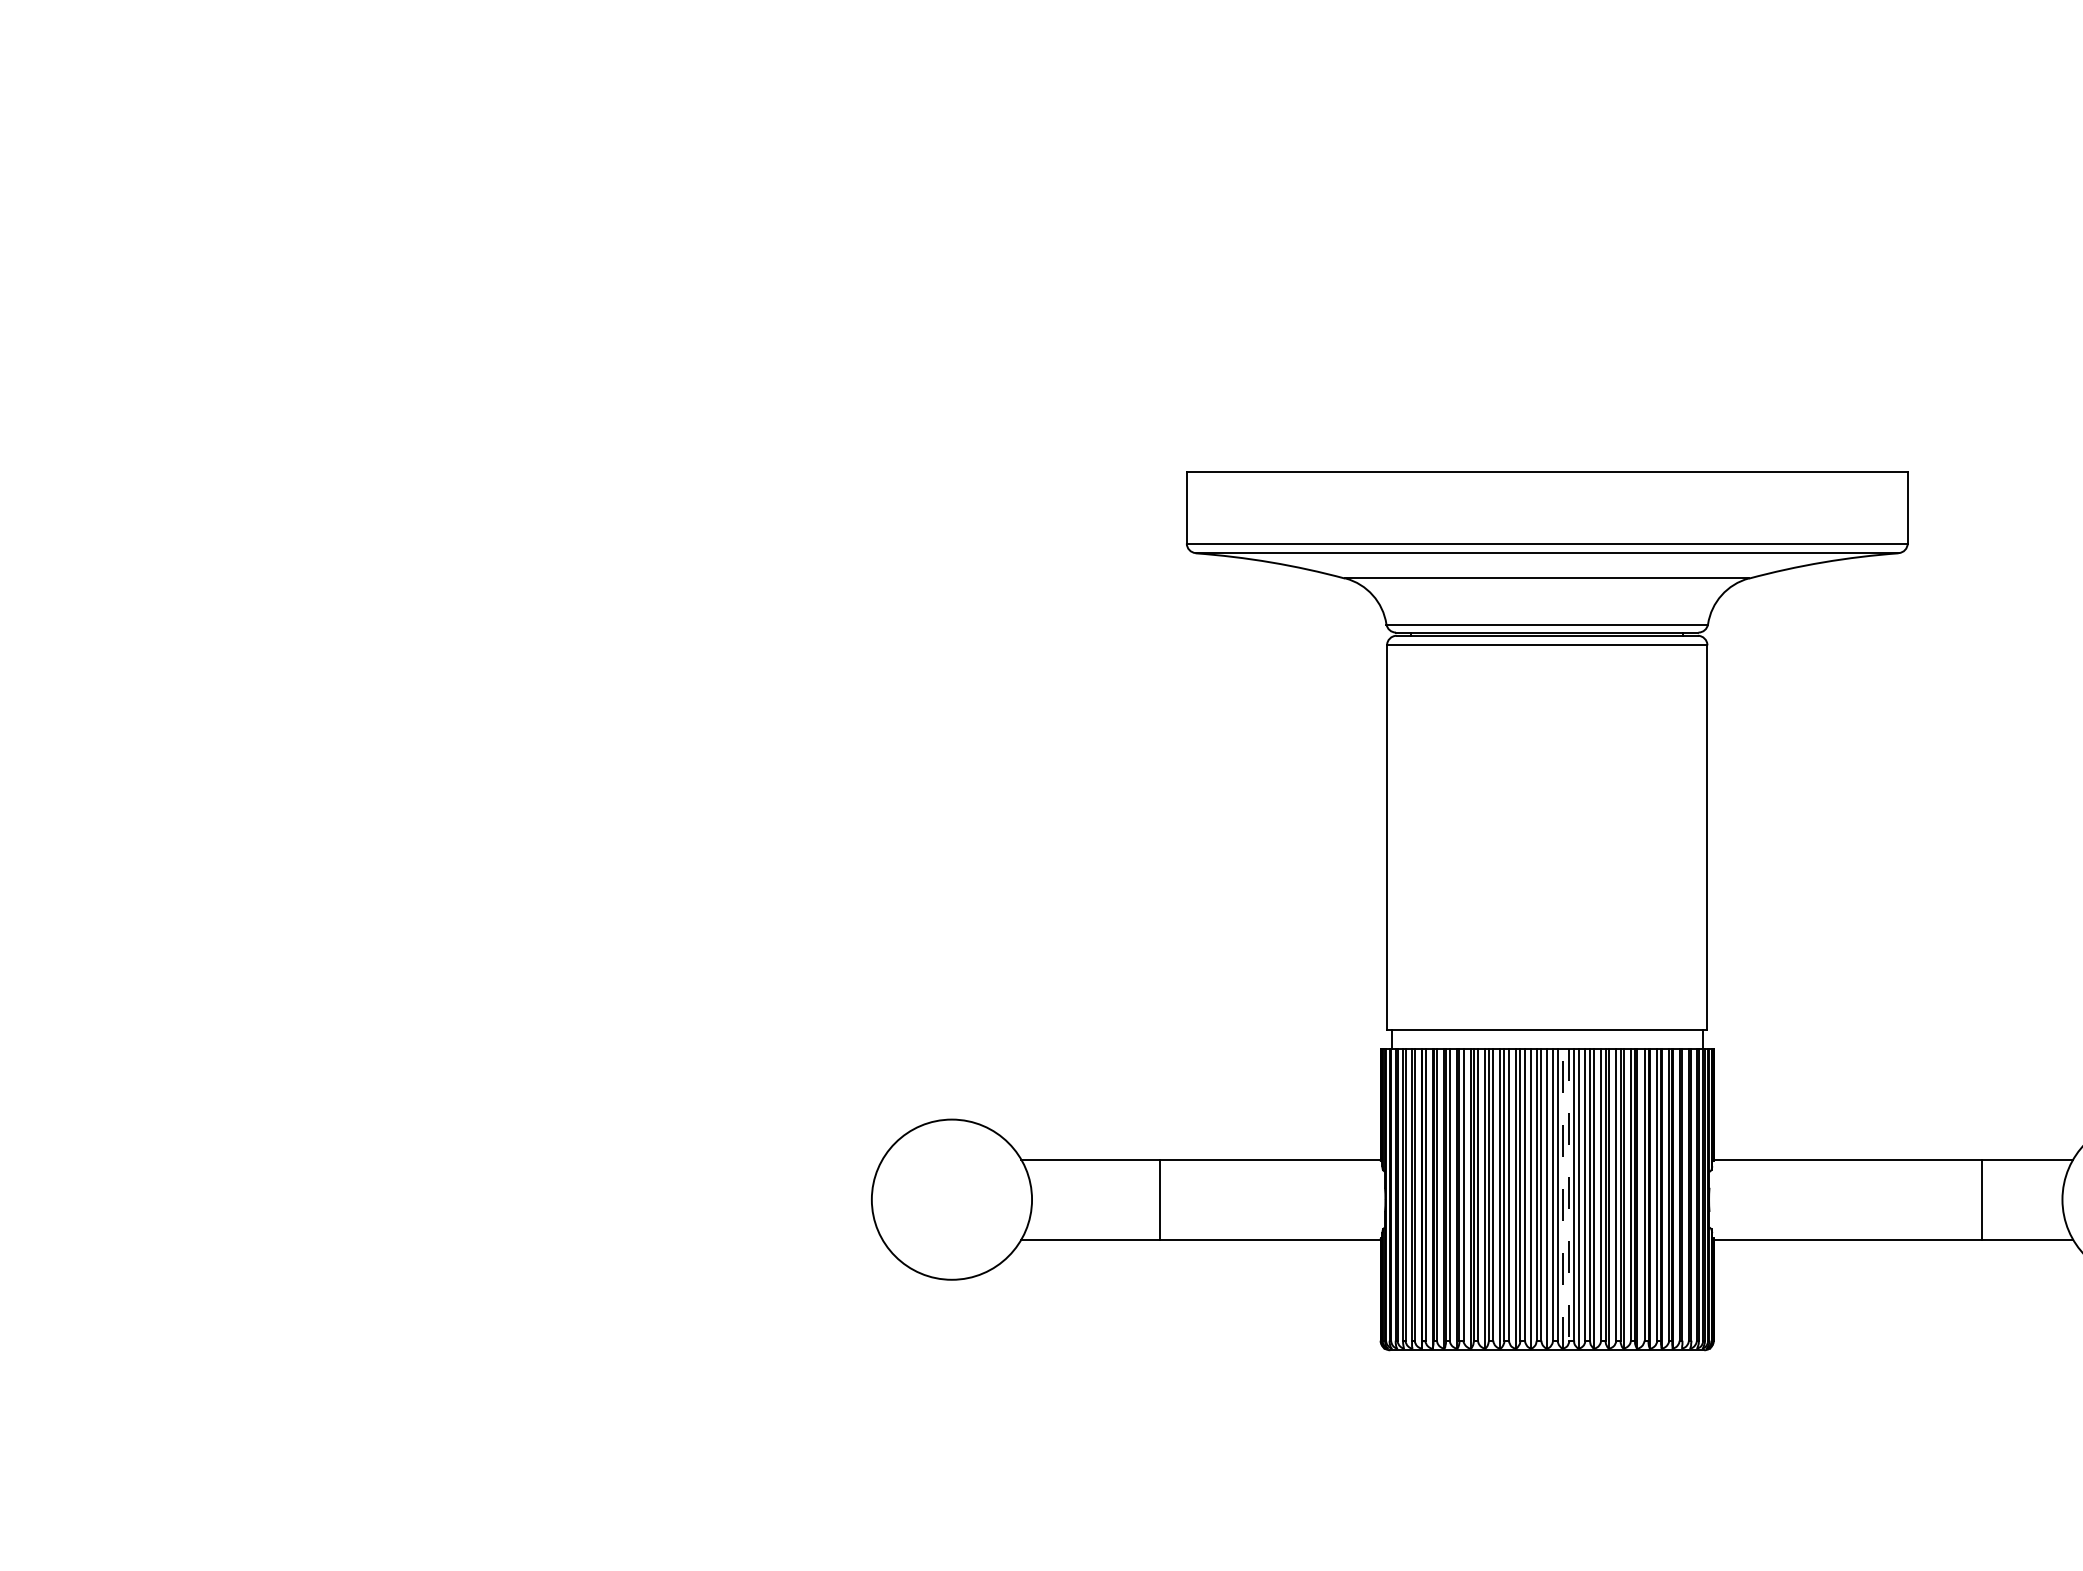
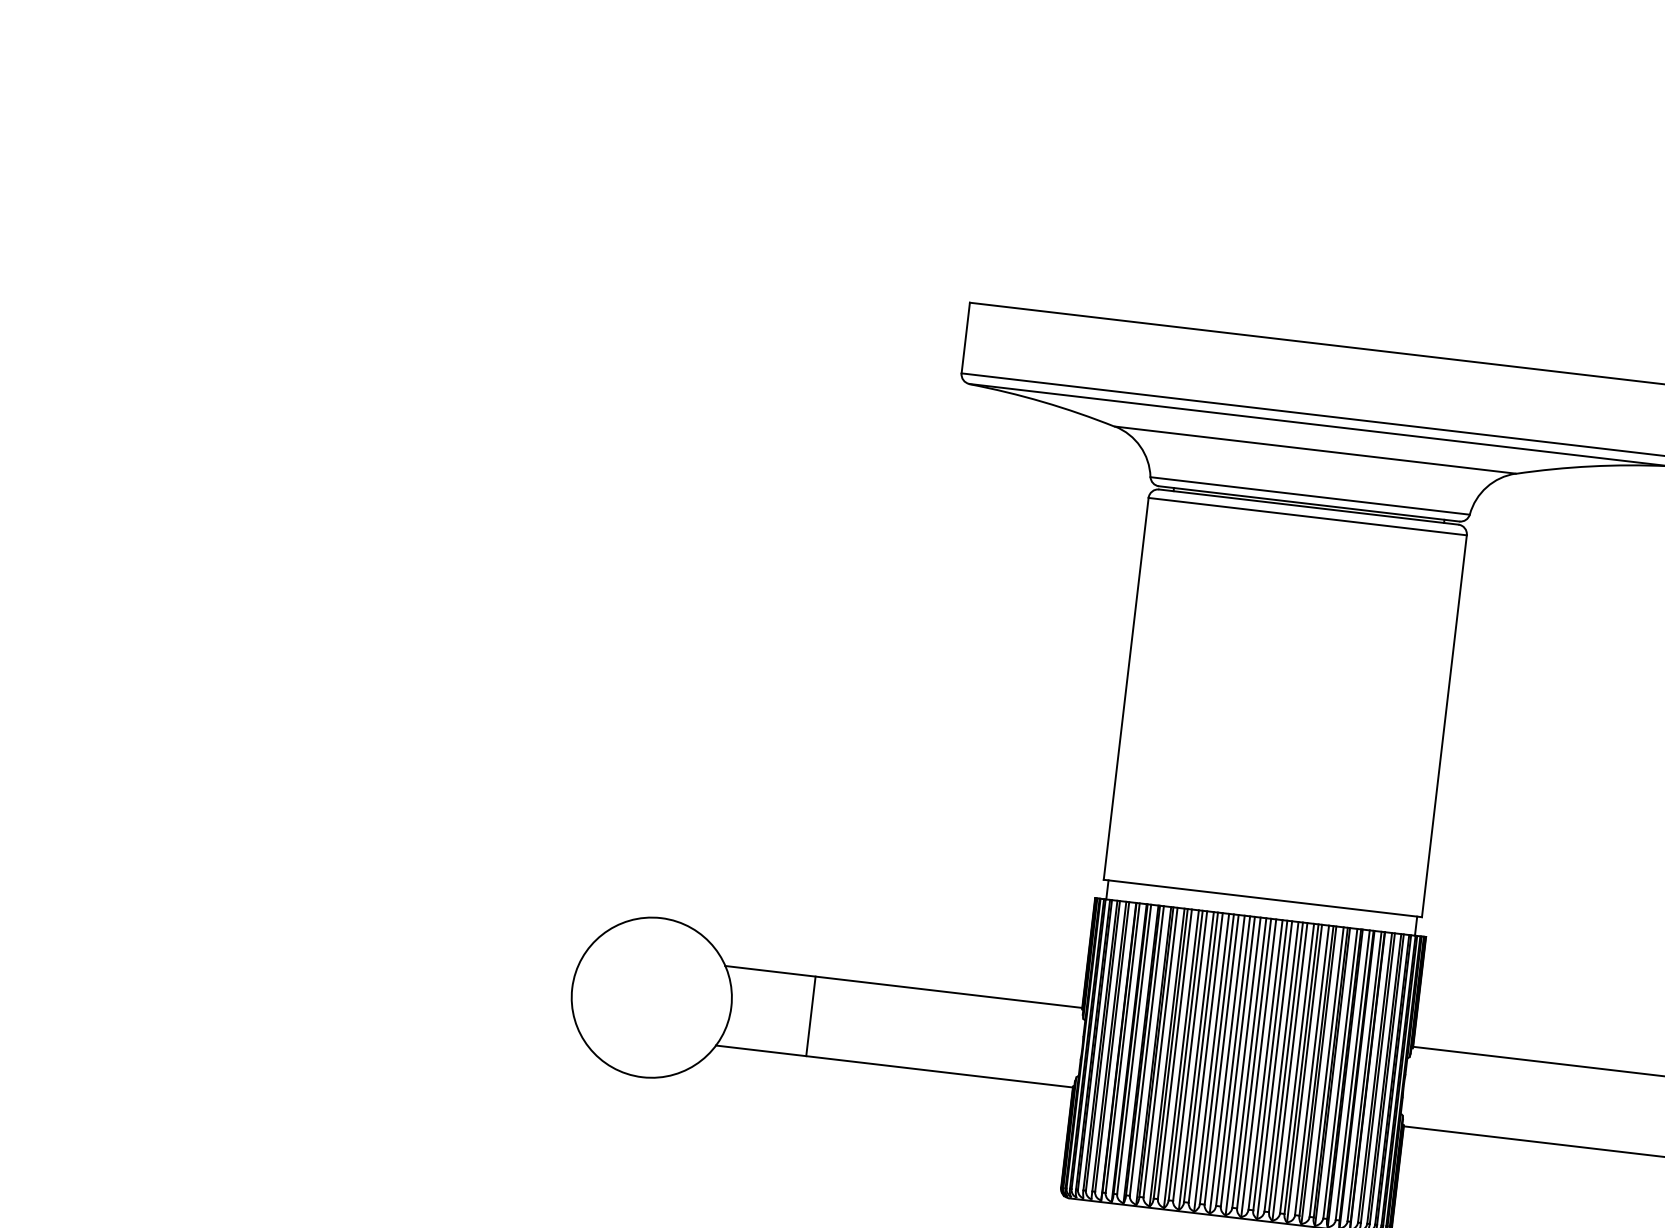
line: (1569, 1194) -> (1265, 1064), dashed -> solid
line: (1160, 1199) -> (811, 1016), moved
line: (1562, 1199) -> (1258, 1068), dashed -> solid

